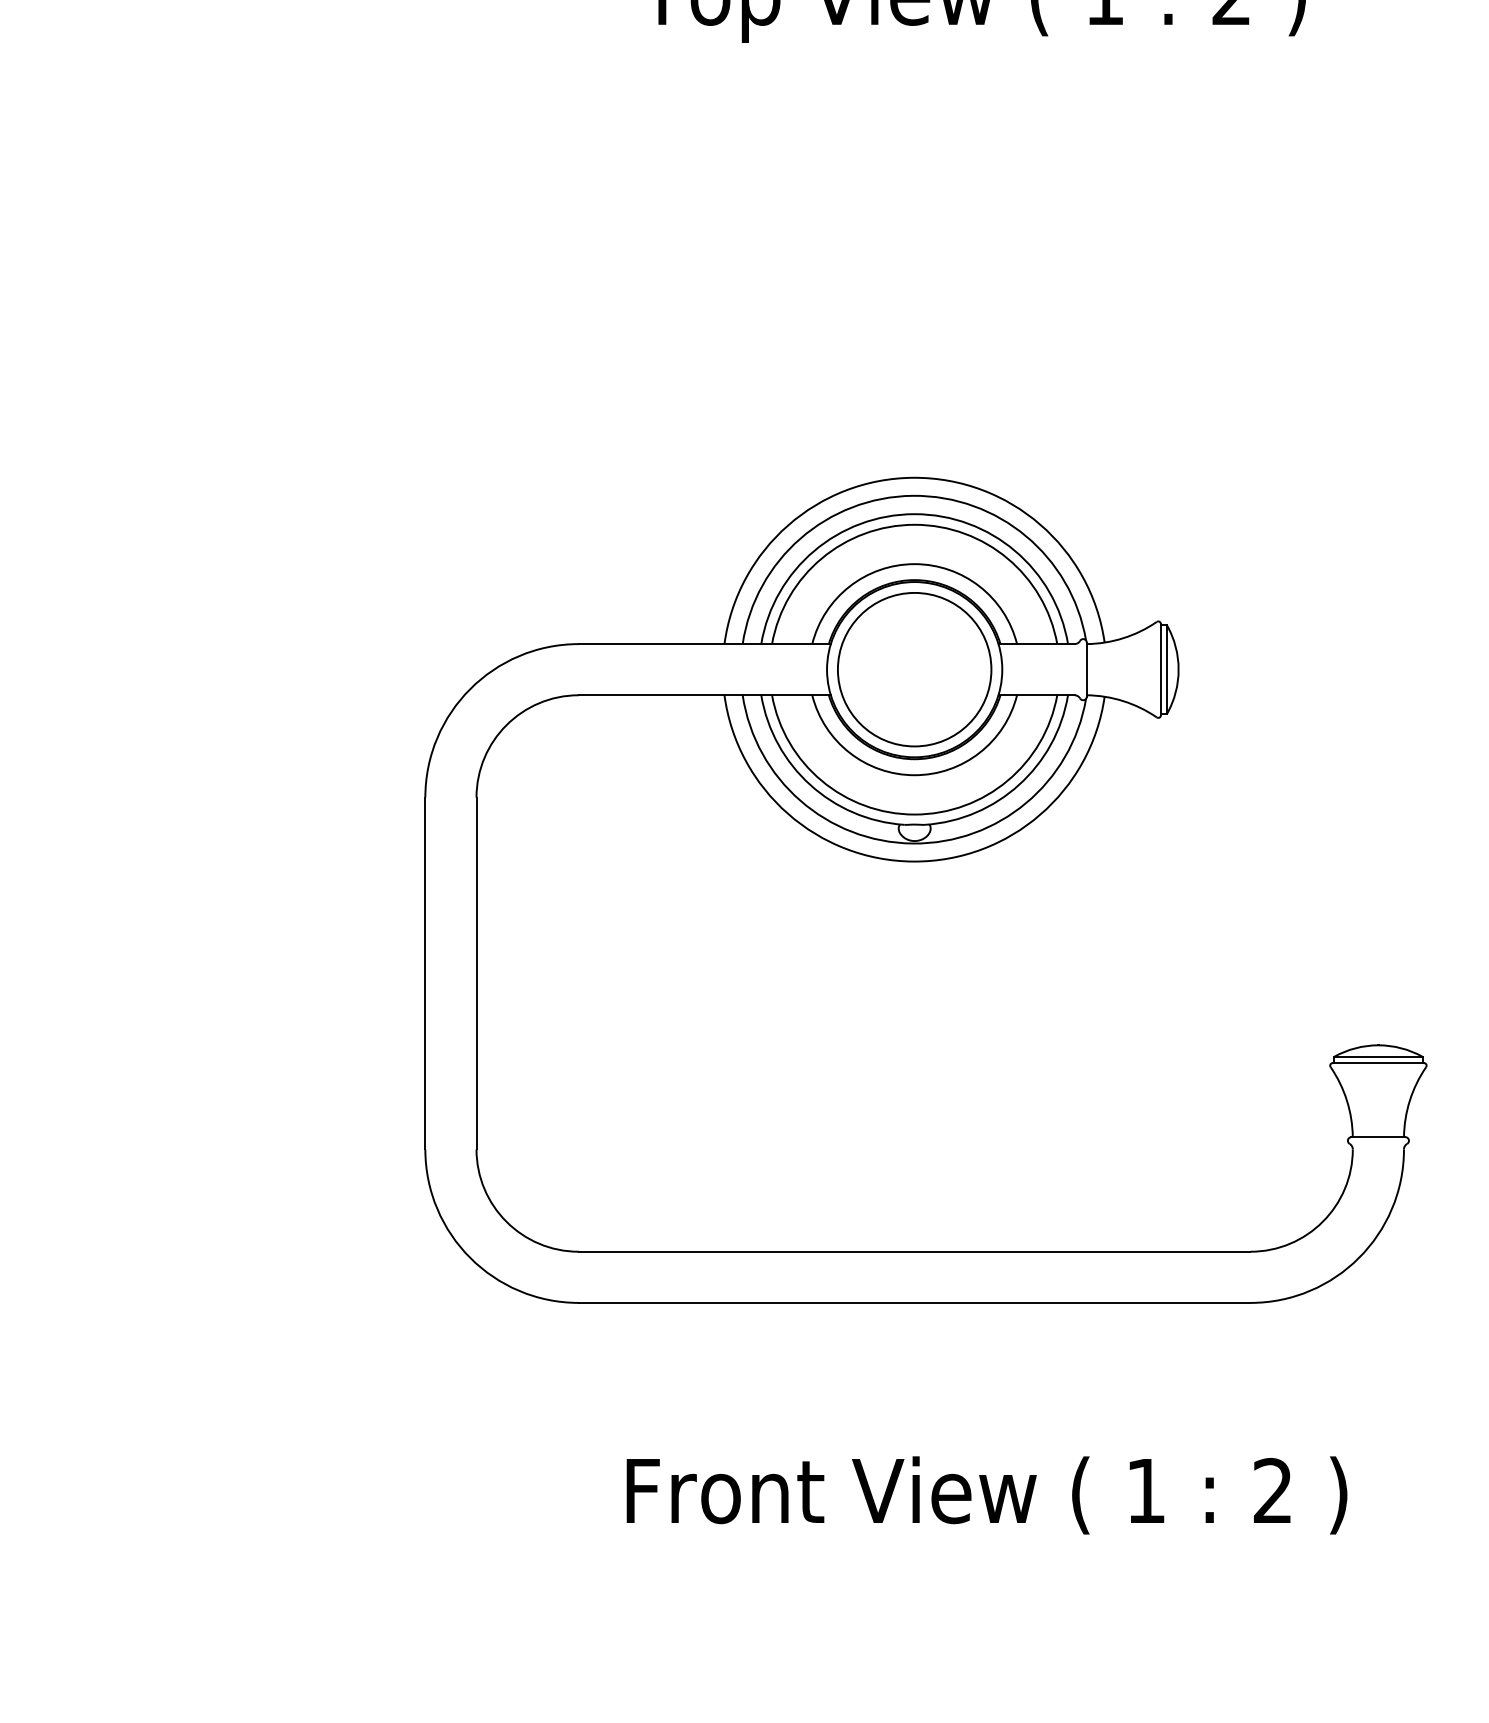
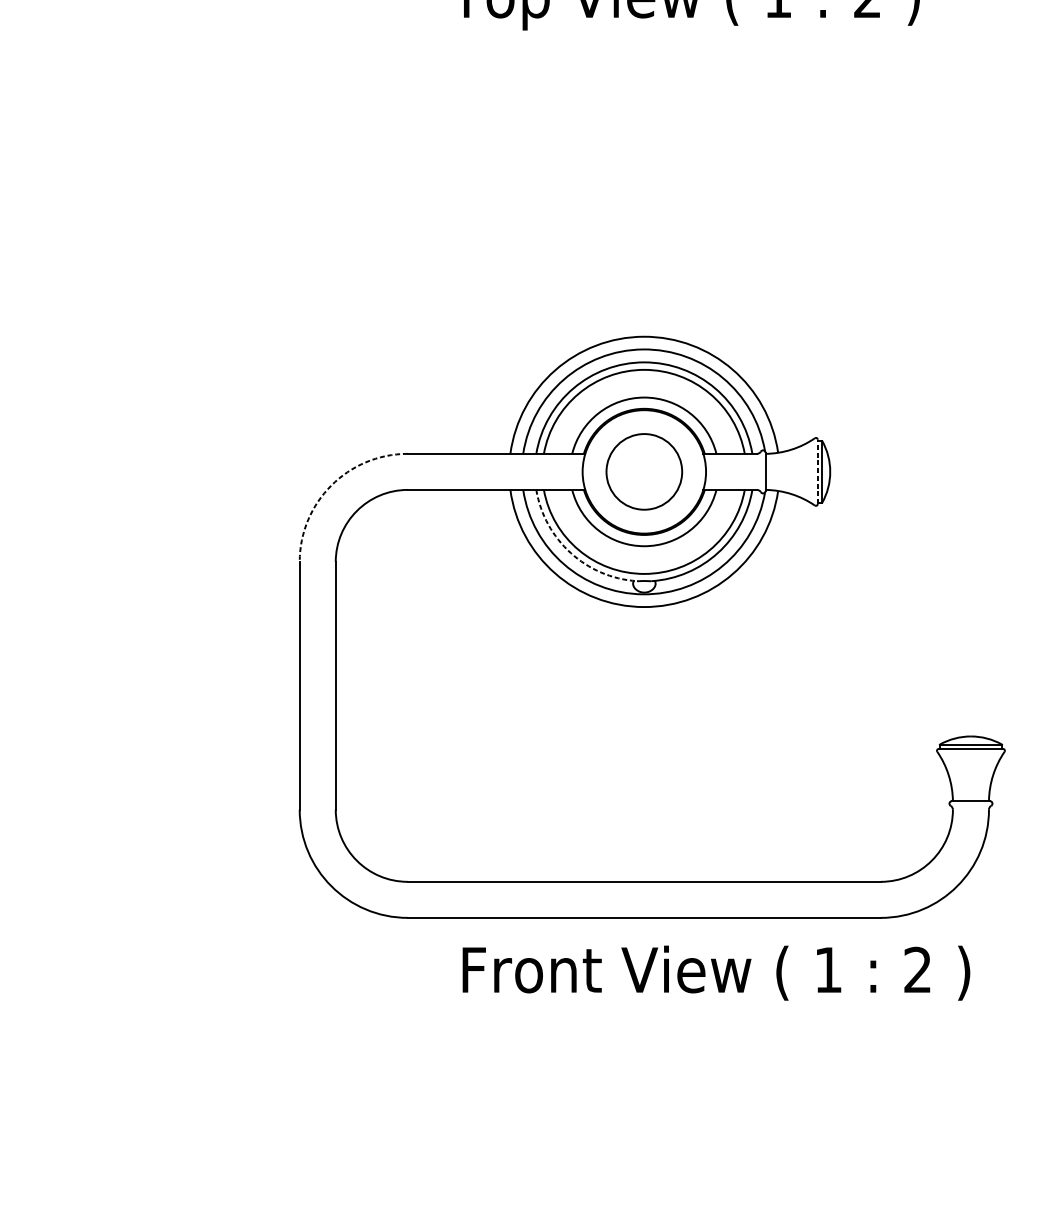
circle: (914, 669) -> (644, 471), size x0.7
line: (1160, 669) -> (817, 471), solid -> dashed
arc: (470, 689) -> (331, 485), solid -> dashed
arc: (810, 784) -> (570, 552), solid -> dashed
text: (986, 1495) -> (716, 973), moved

